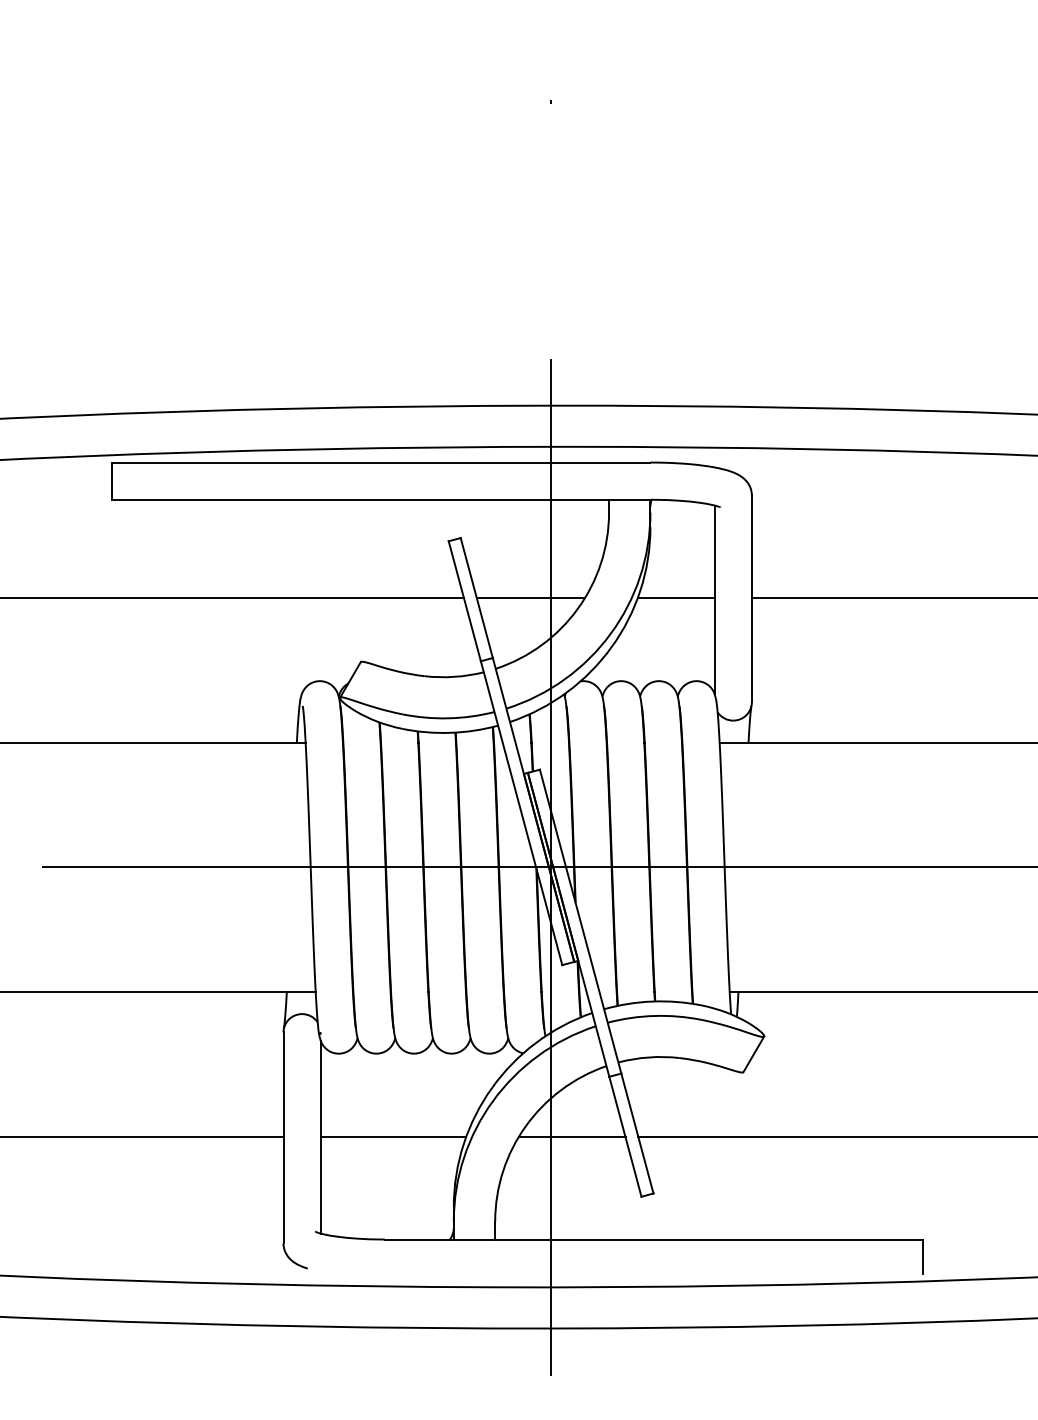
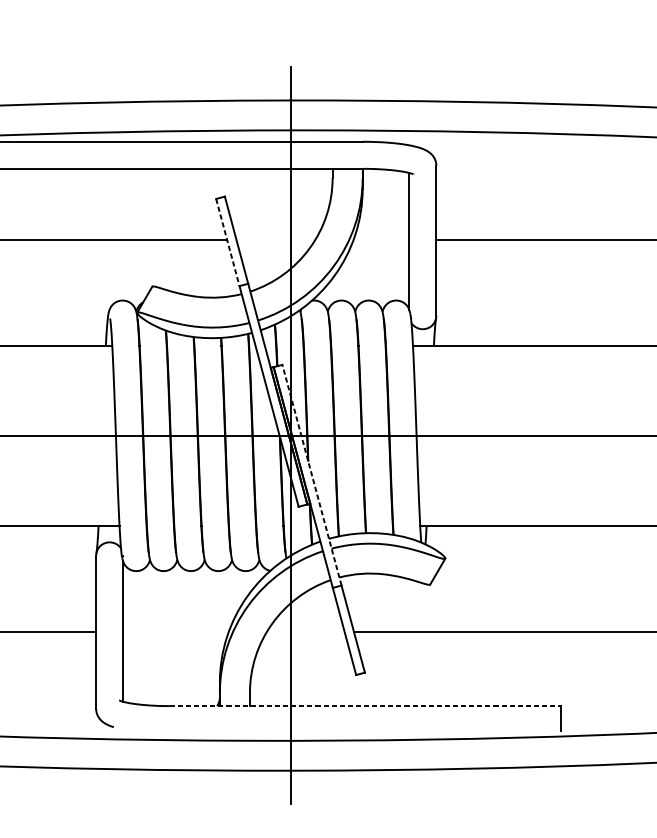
line: (530, 597) -> (275, 239), removed
line: (675, 597) -> (380, 239), removed
line: (464, 601) -> (227, 242), solid -> dashed
line: (580, 921) -> (311, 475), solid -> dashed
line: (393, 1137) -> (176, 632), removed
line: (571, 1137) -> (305, 632), removed
line: (654, 1239) -> (365, 706), solid -> dashed

